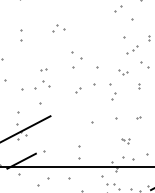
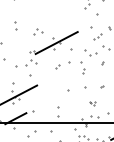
part: (59, 27) -> (38, 31), moved
line: (76, 59) -> (56, 43), added
part: (122, 71) -> (90, 52), size x1.67

